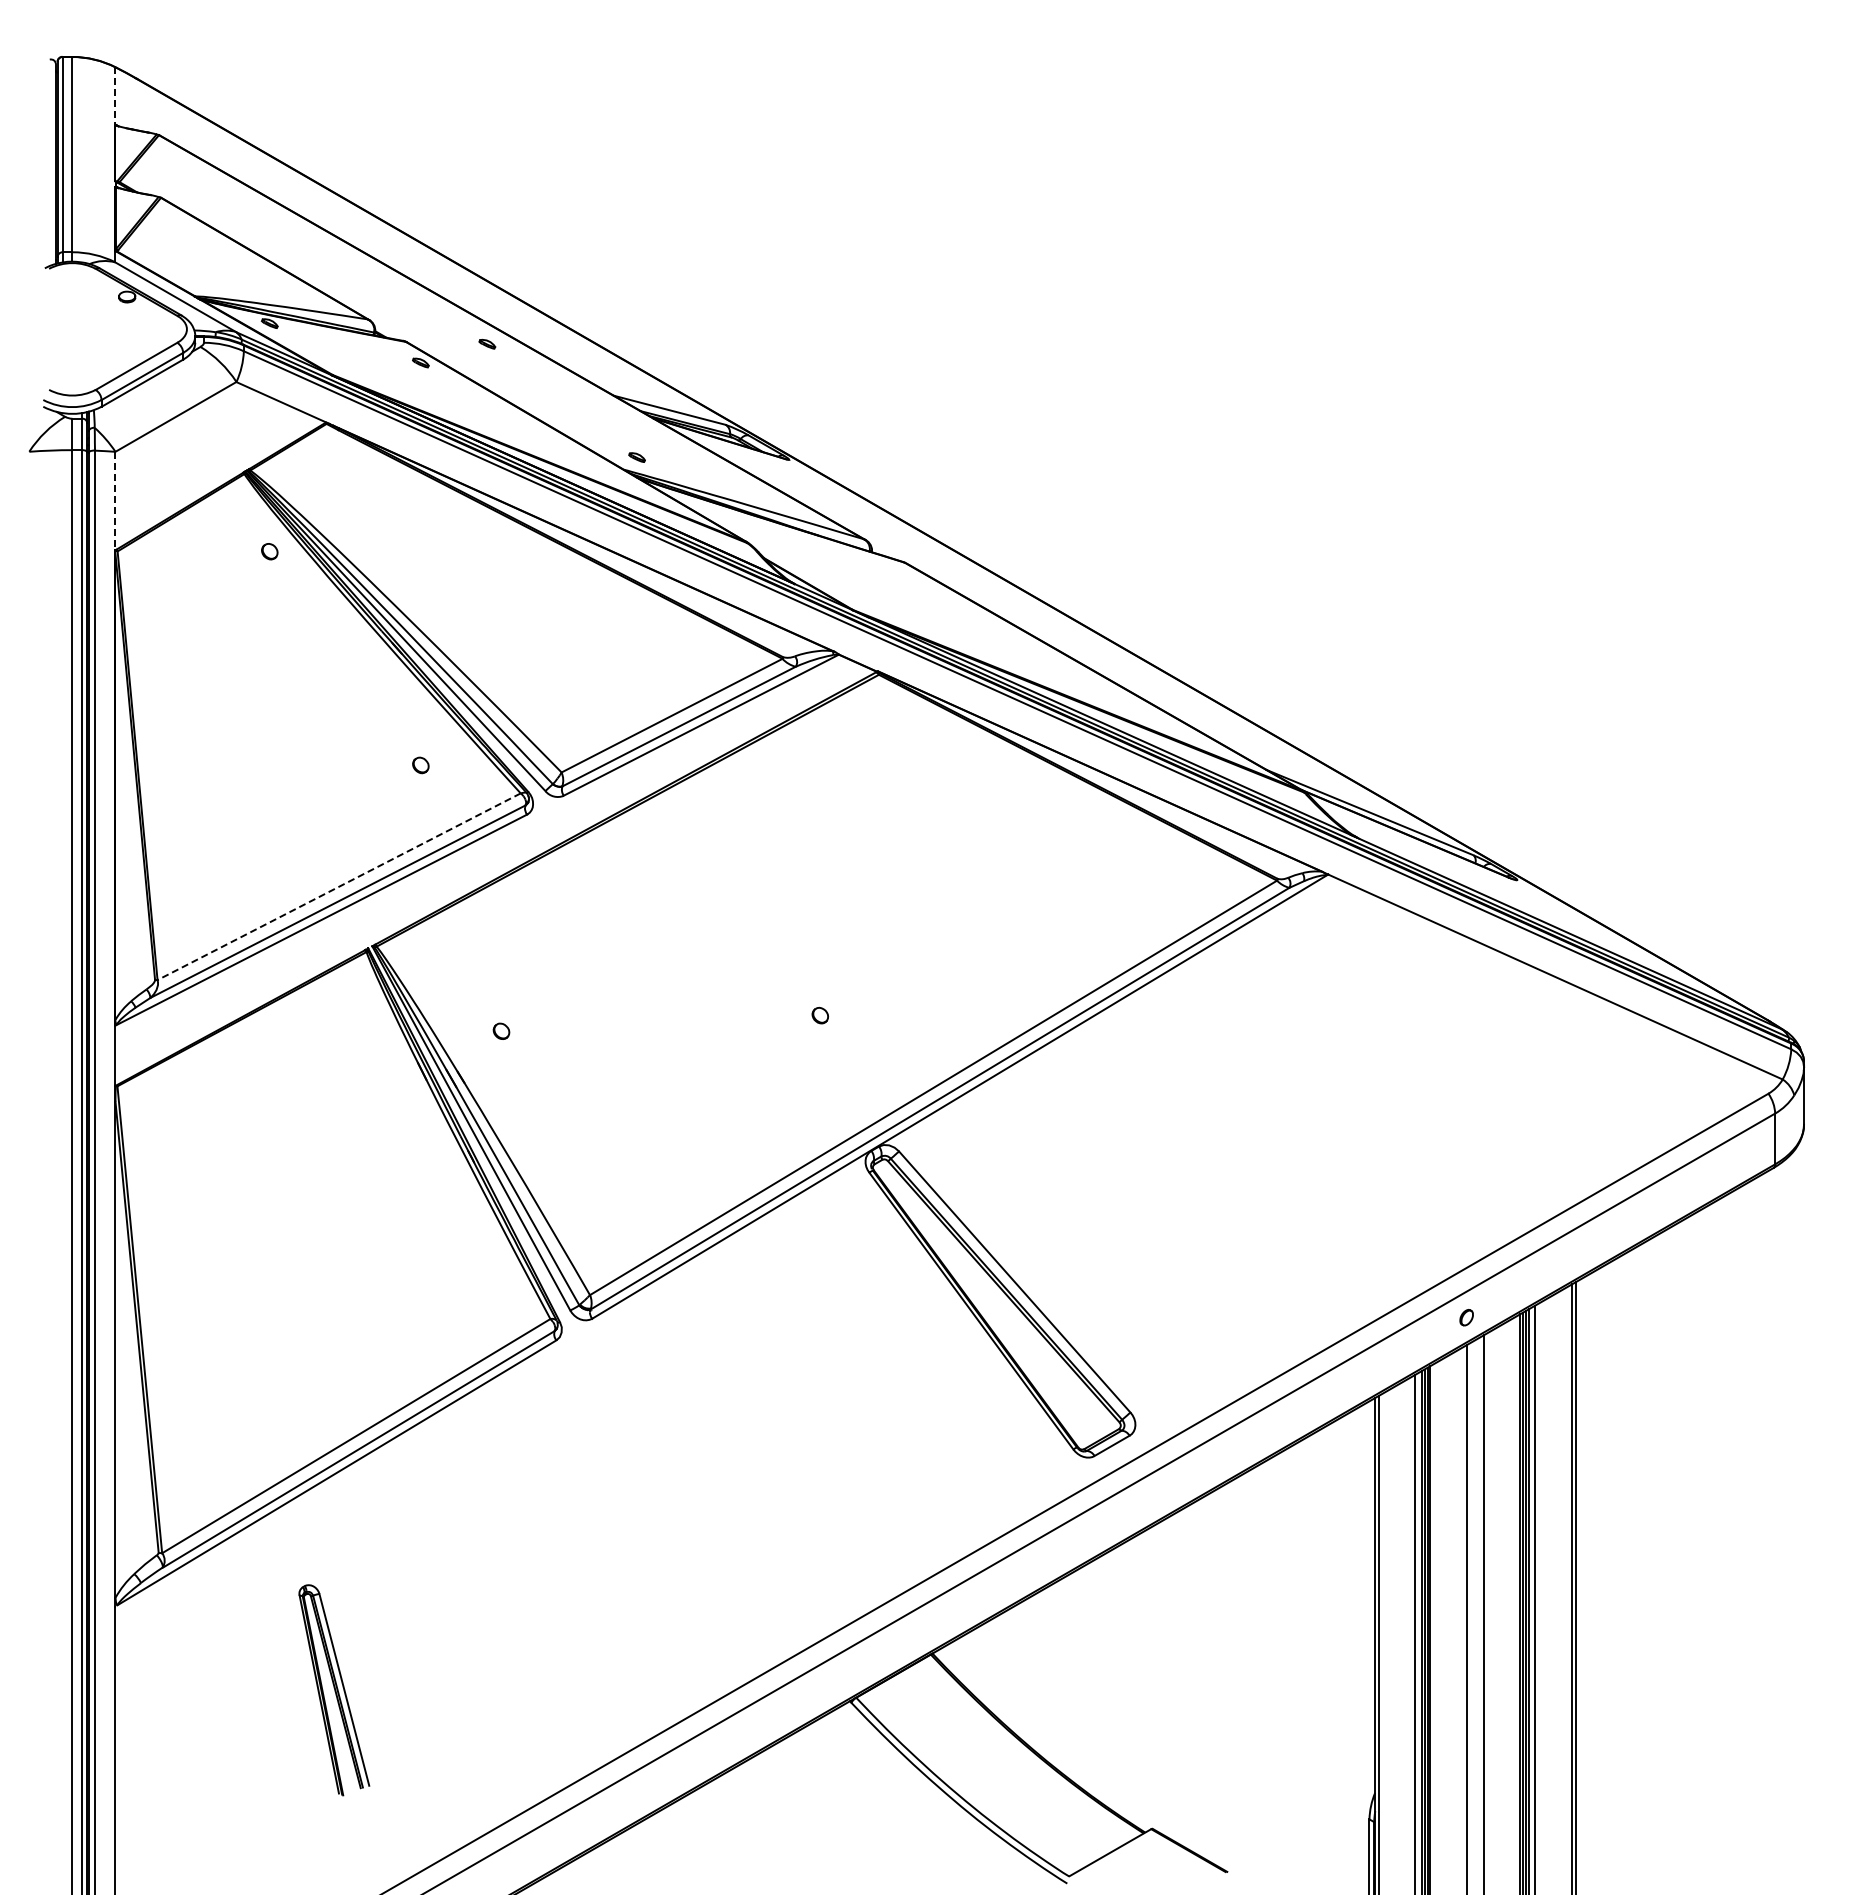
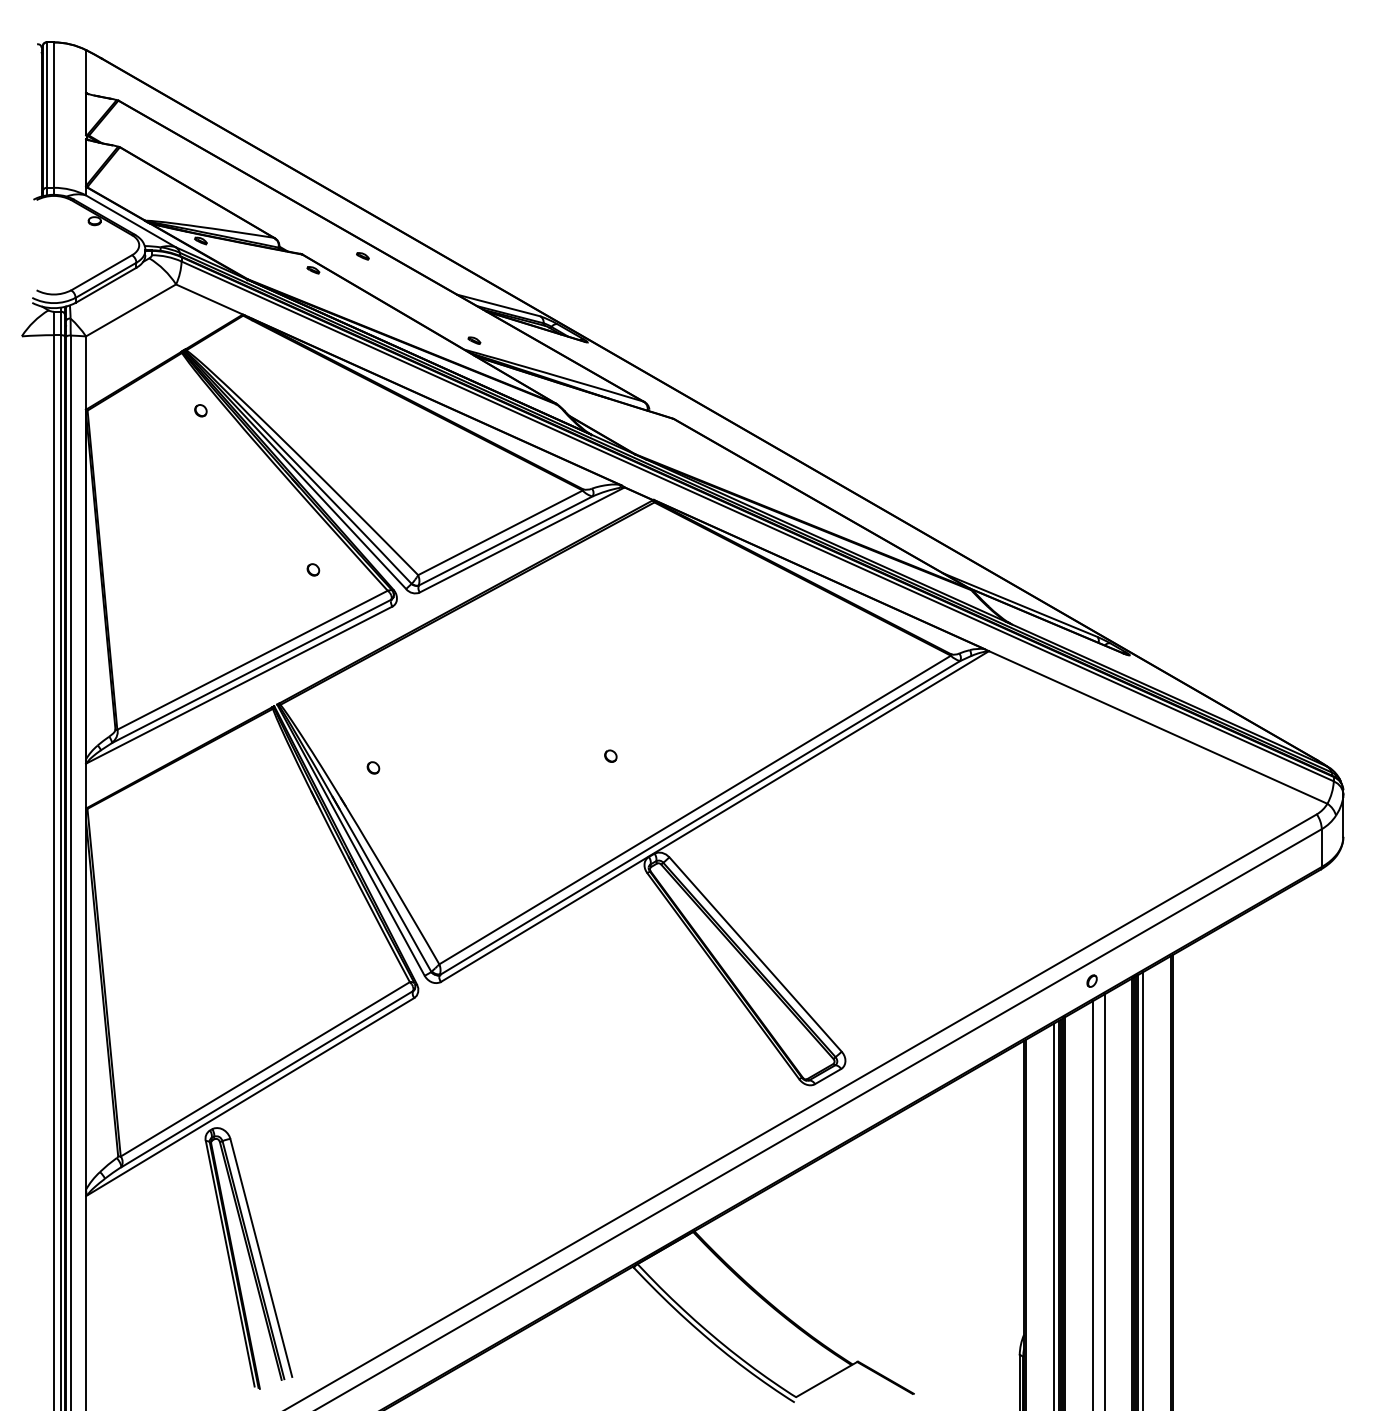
line: (115, 95) -> (86, 71), dashed -> solid
line: (115, 501) -> (86, 373), dashed -> solid
line: (338, 886) -> (252, 660), dashed -> solid
part: (334, 1690) -> (249, 1258), size x1.67

